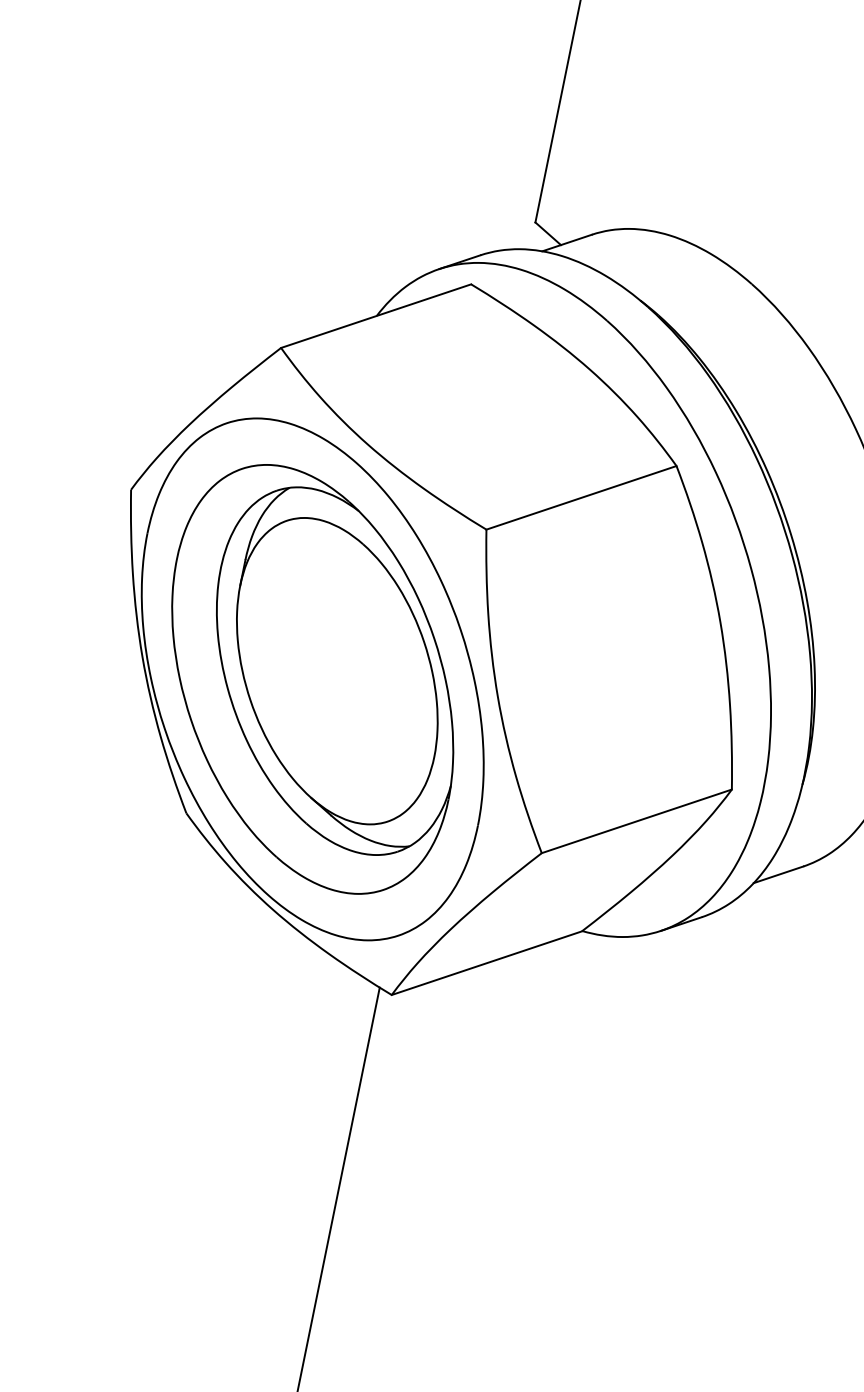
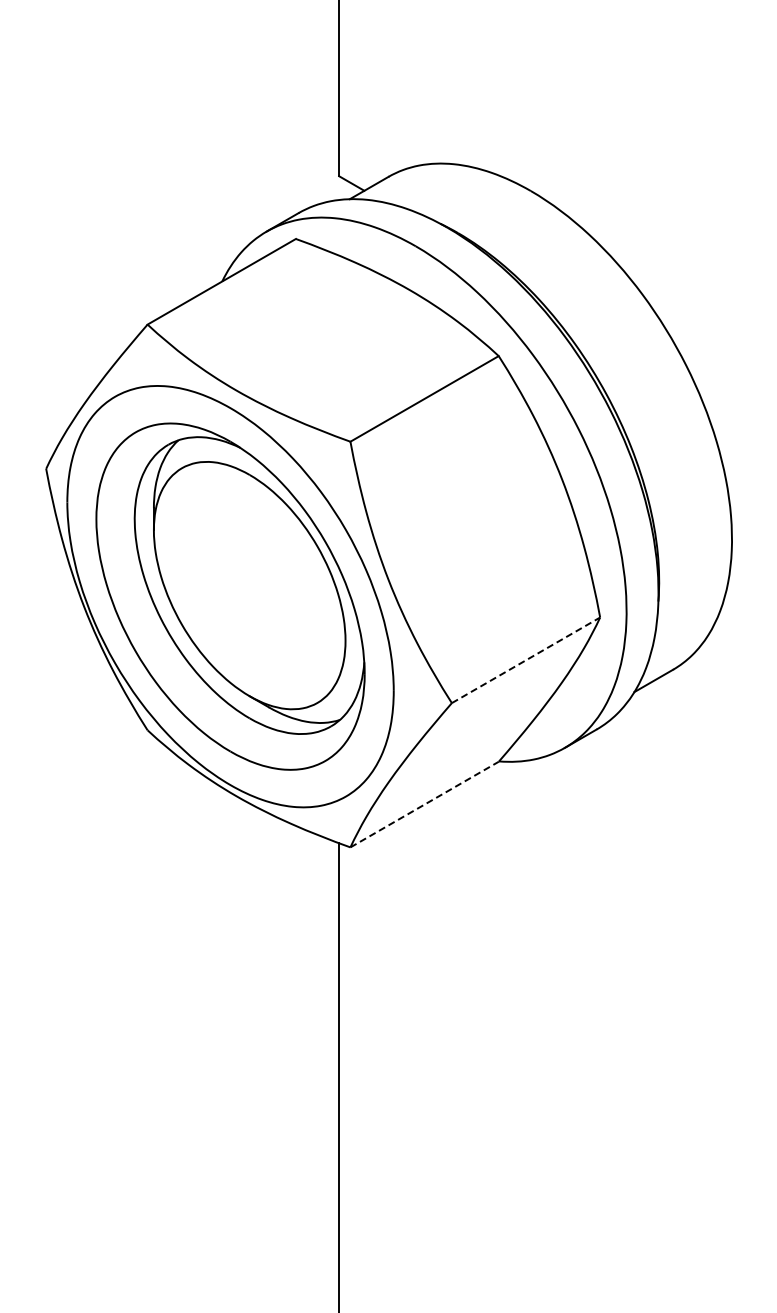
line: (637, 821) -> (526, 660), solid -> dashed
line: (486, 963) -> (424, 804), solid -> dashed

